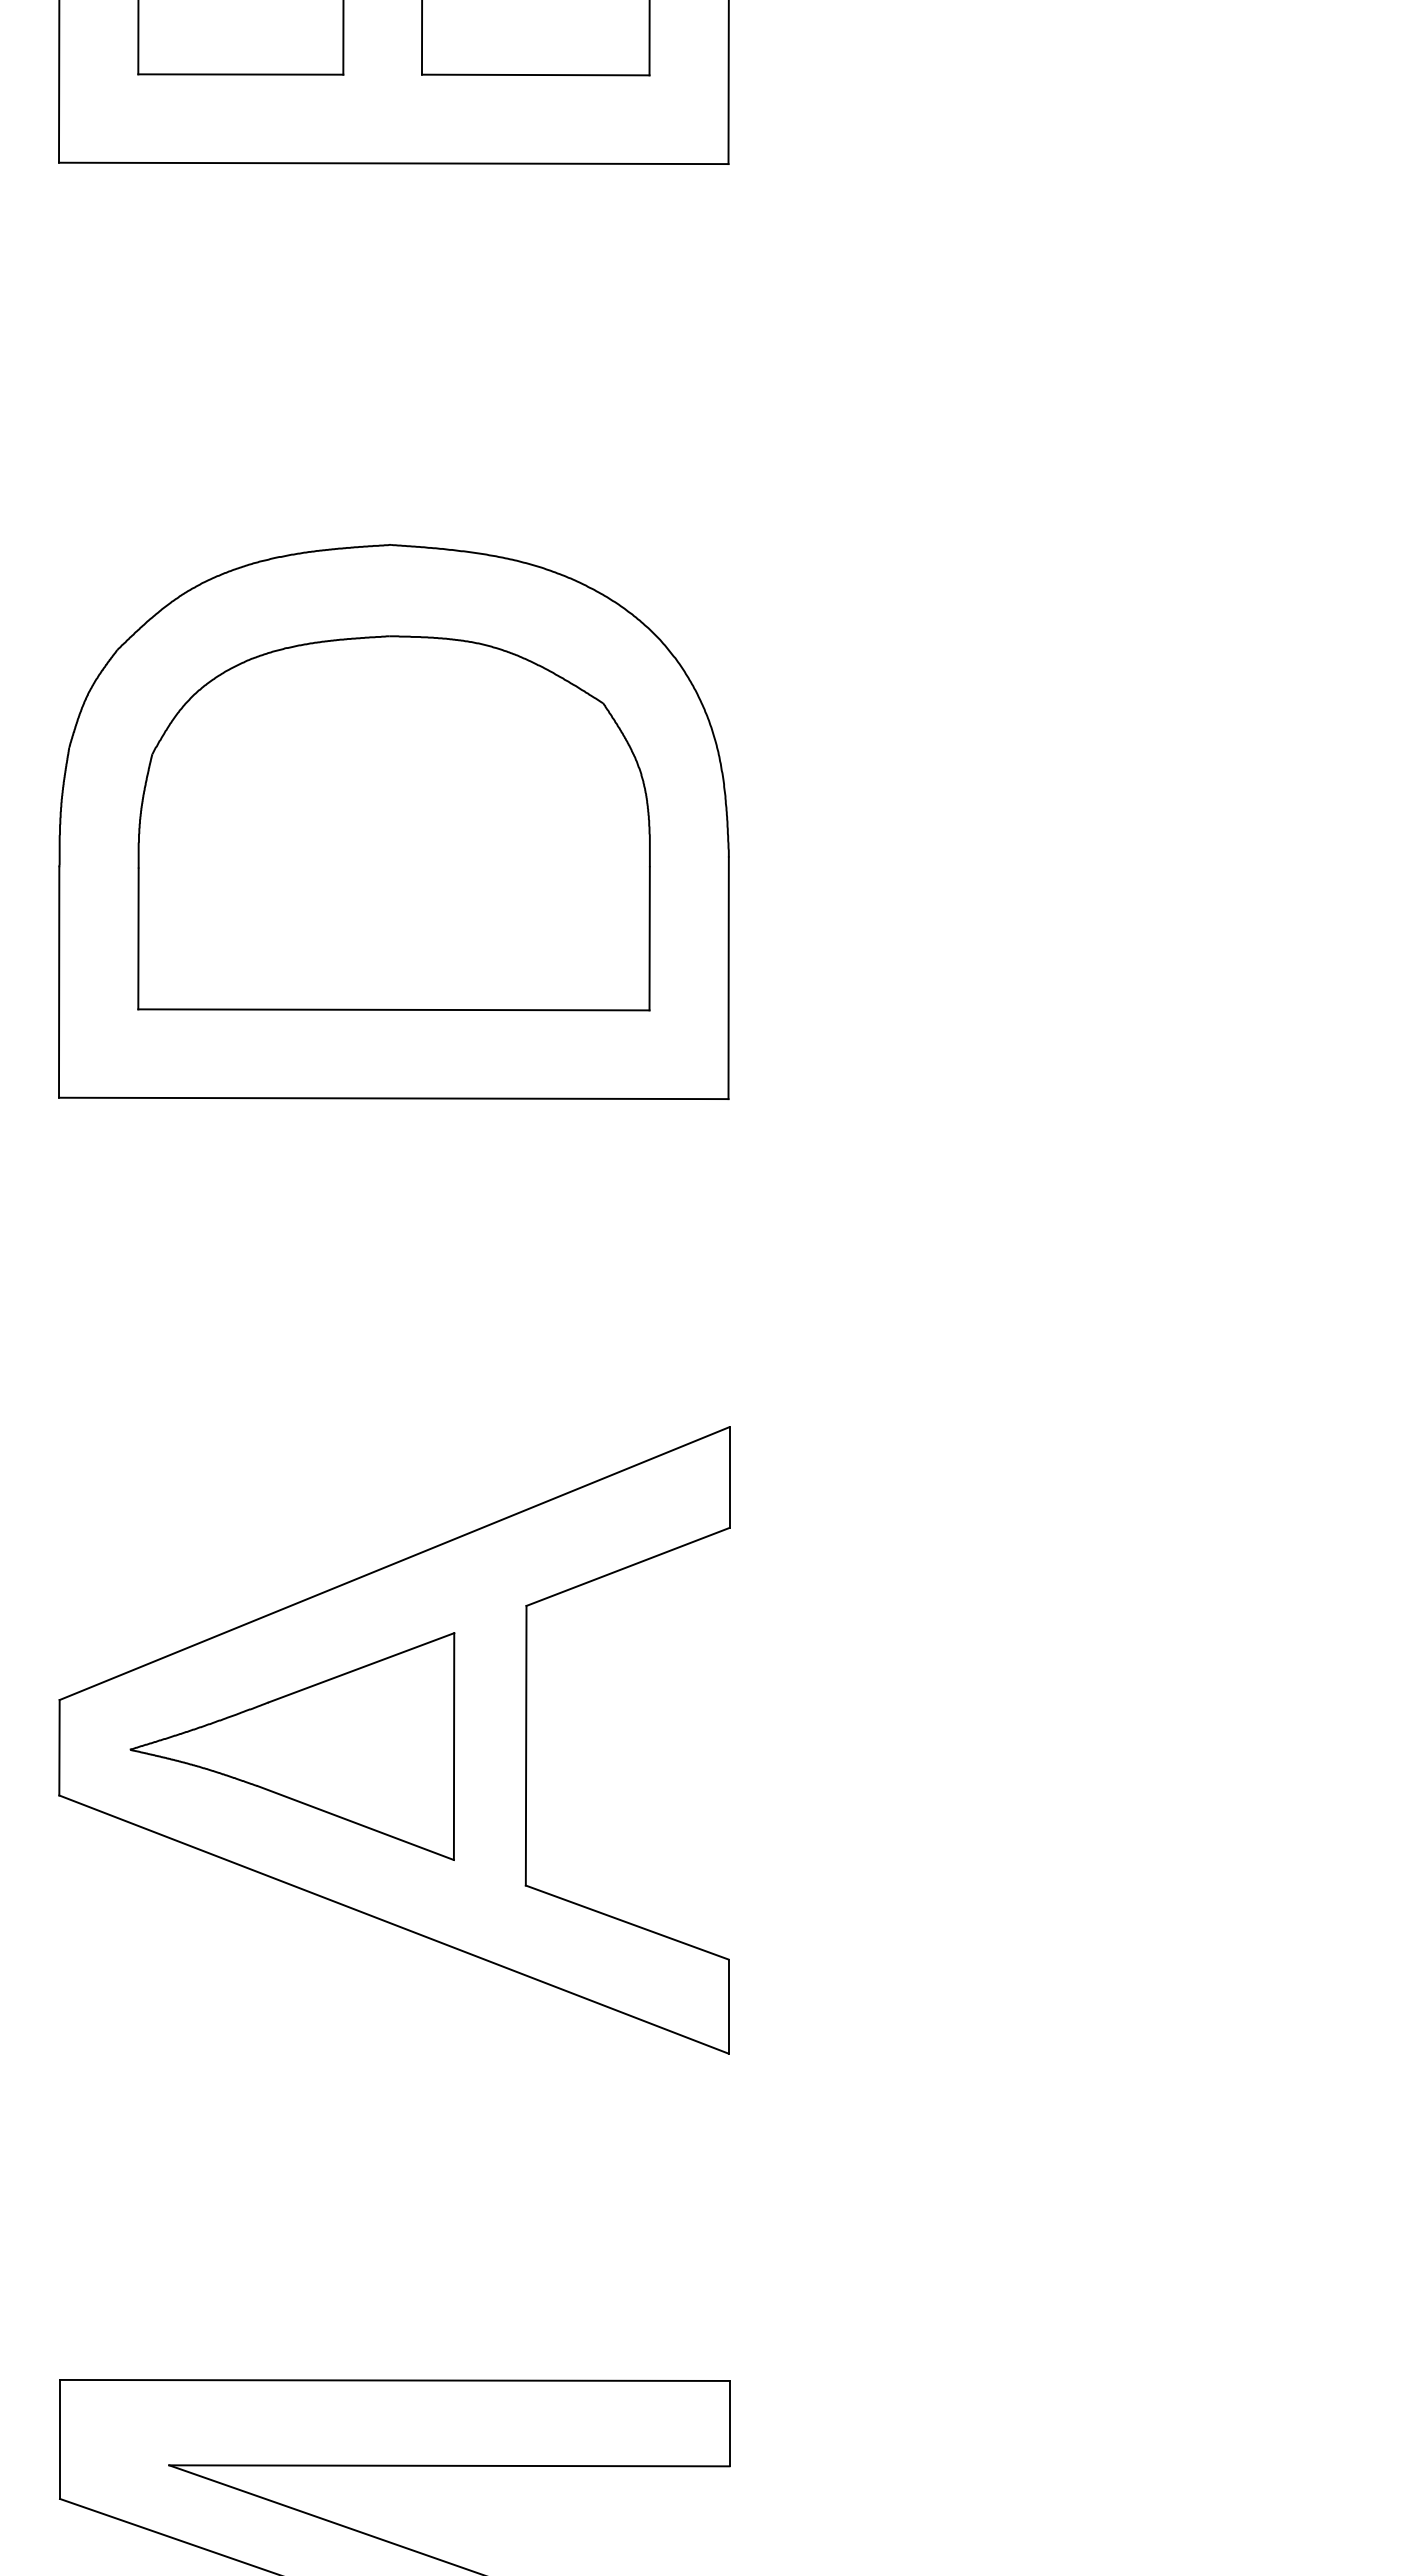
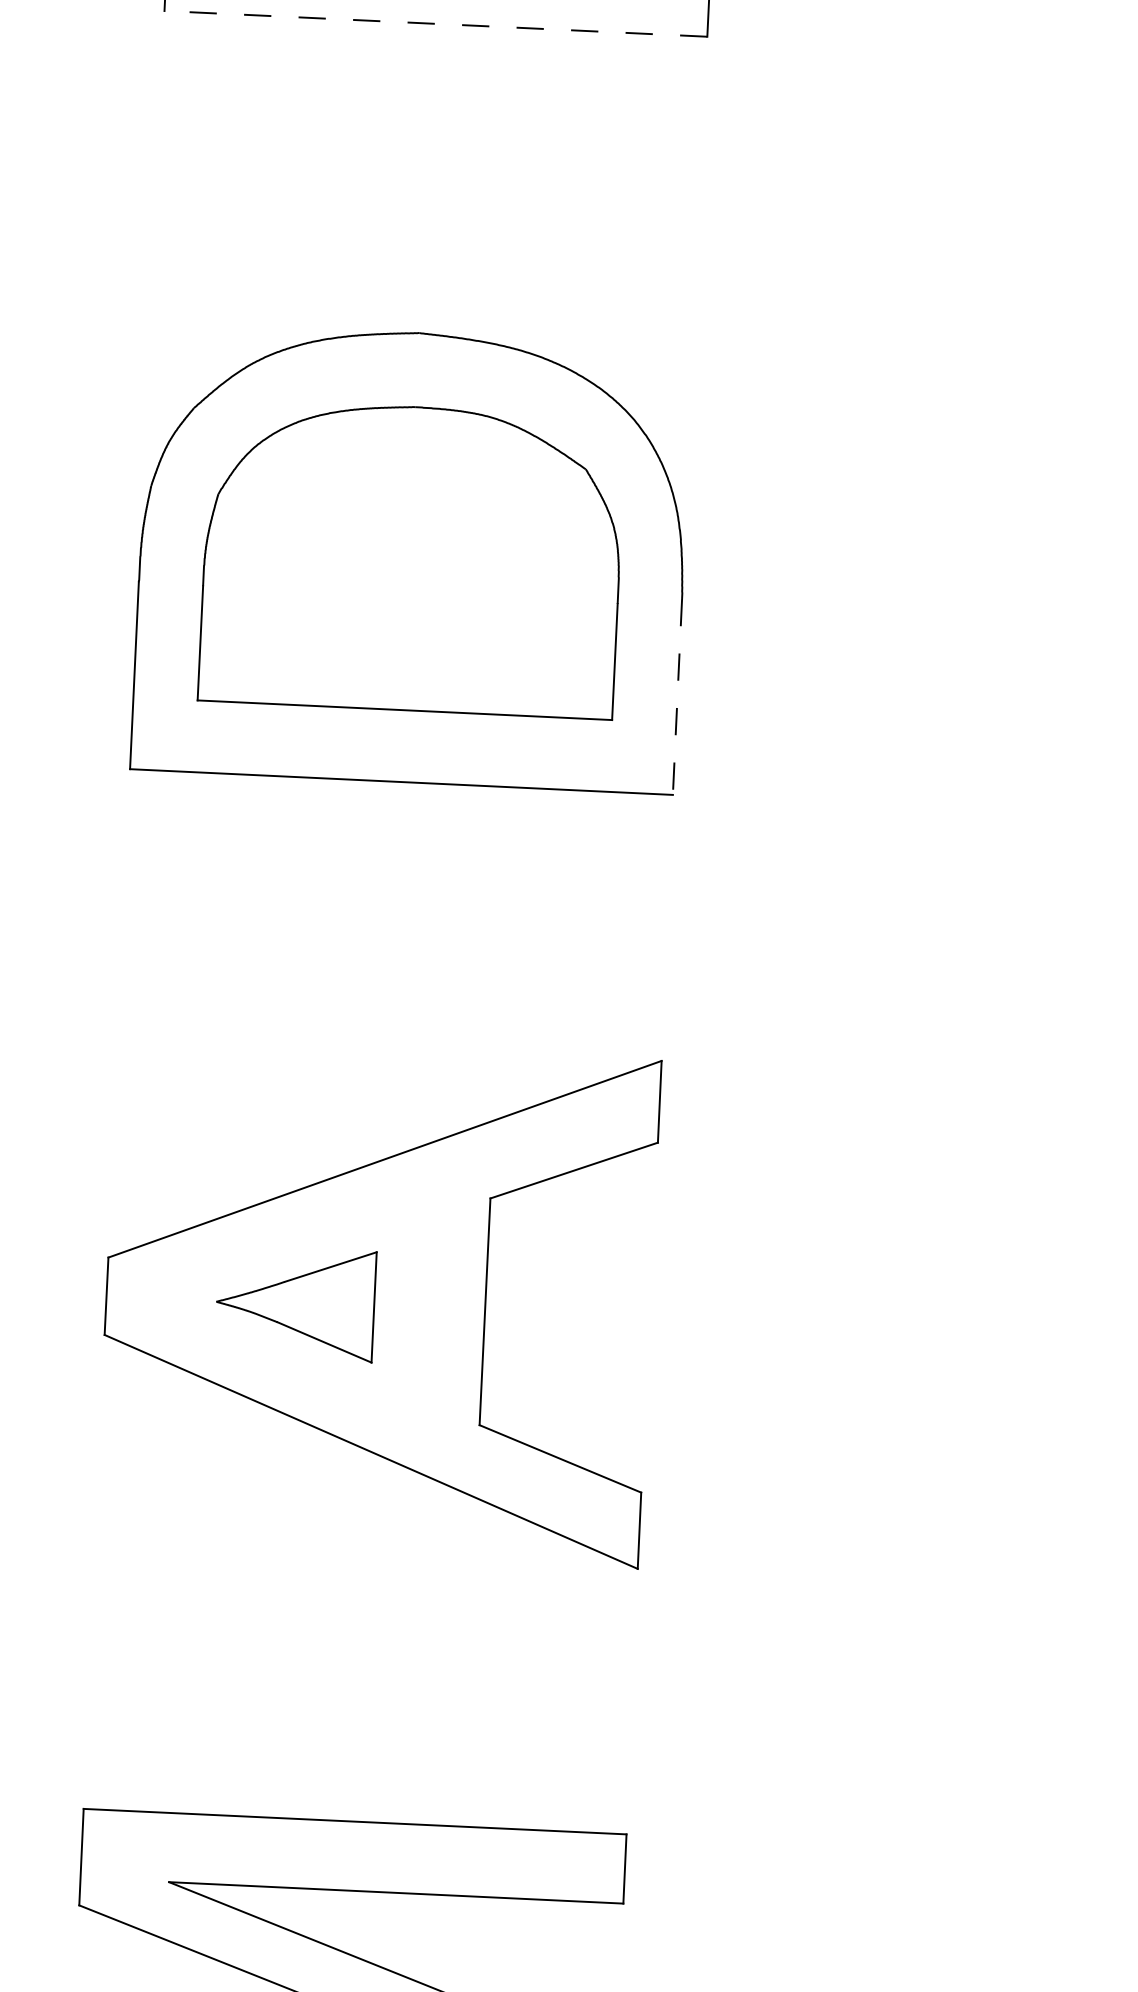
line: (393, 163) -> (435, 23), solid -> dashed
line: (728, 978) -> (677, 697), solid -> dashed
part: (292, 1746) -> (295, 1303), size x0.6

